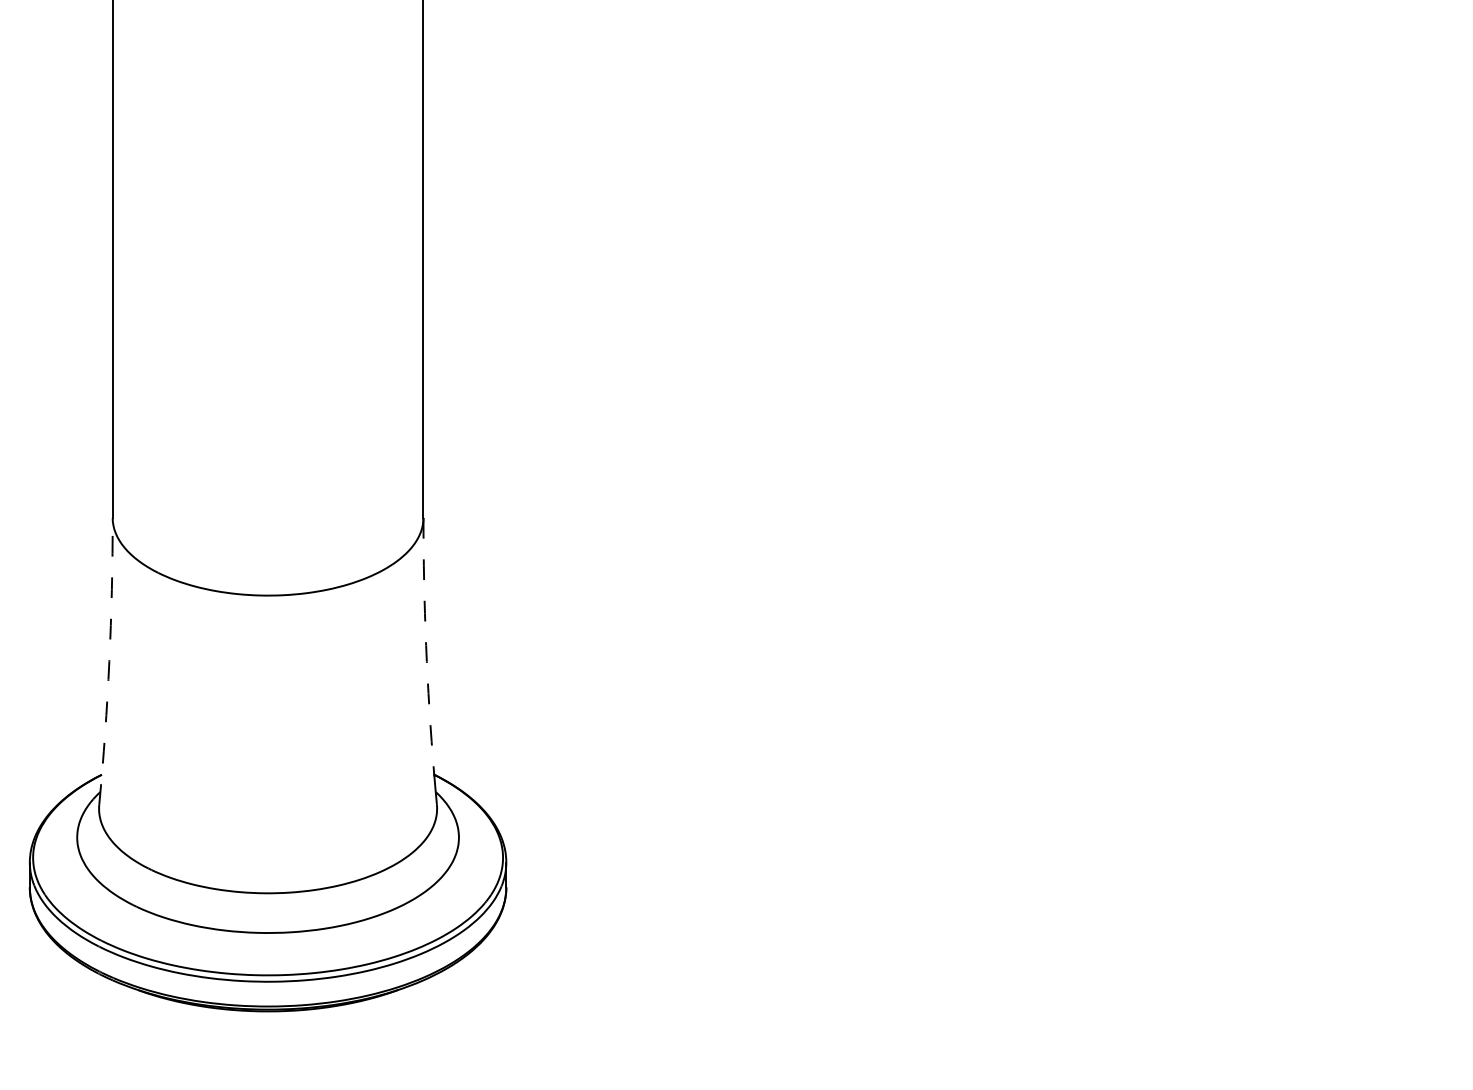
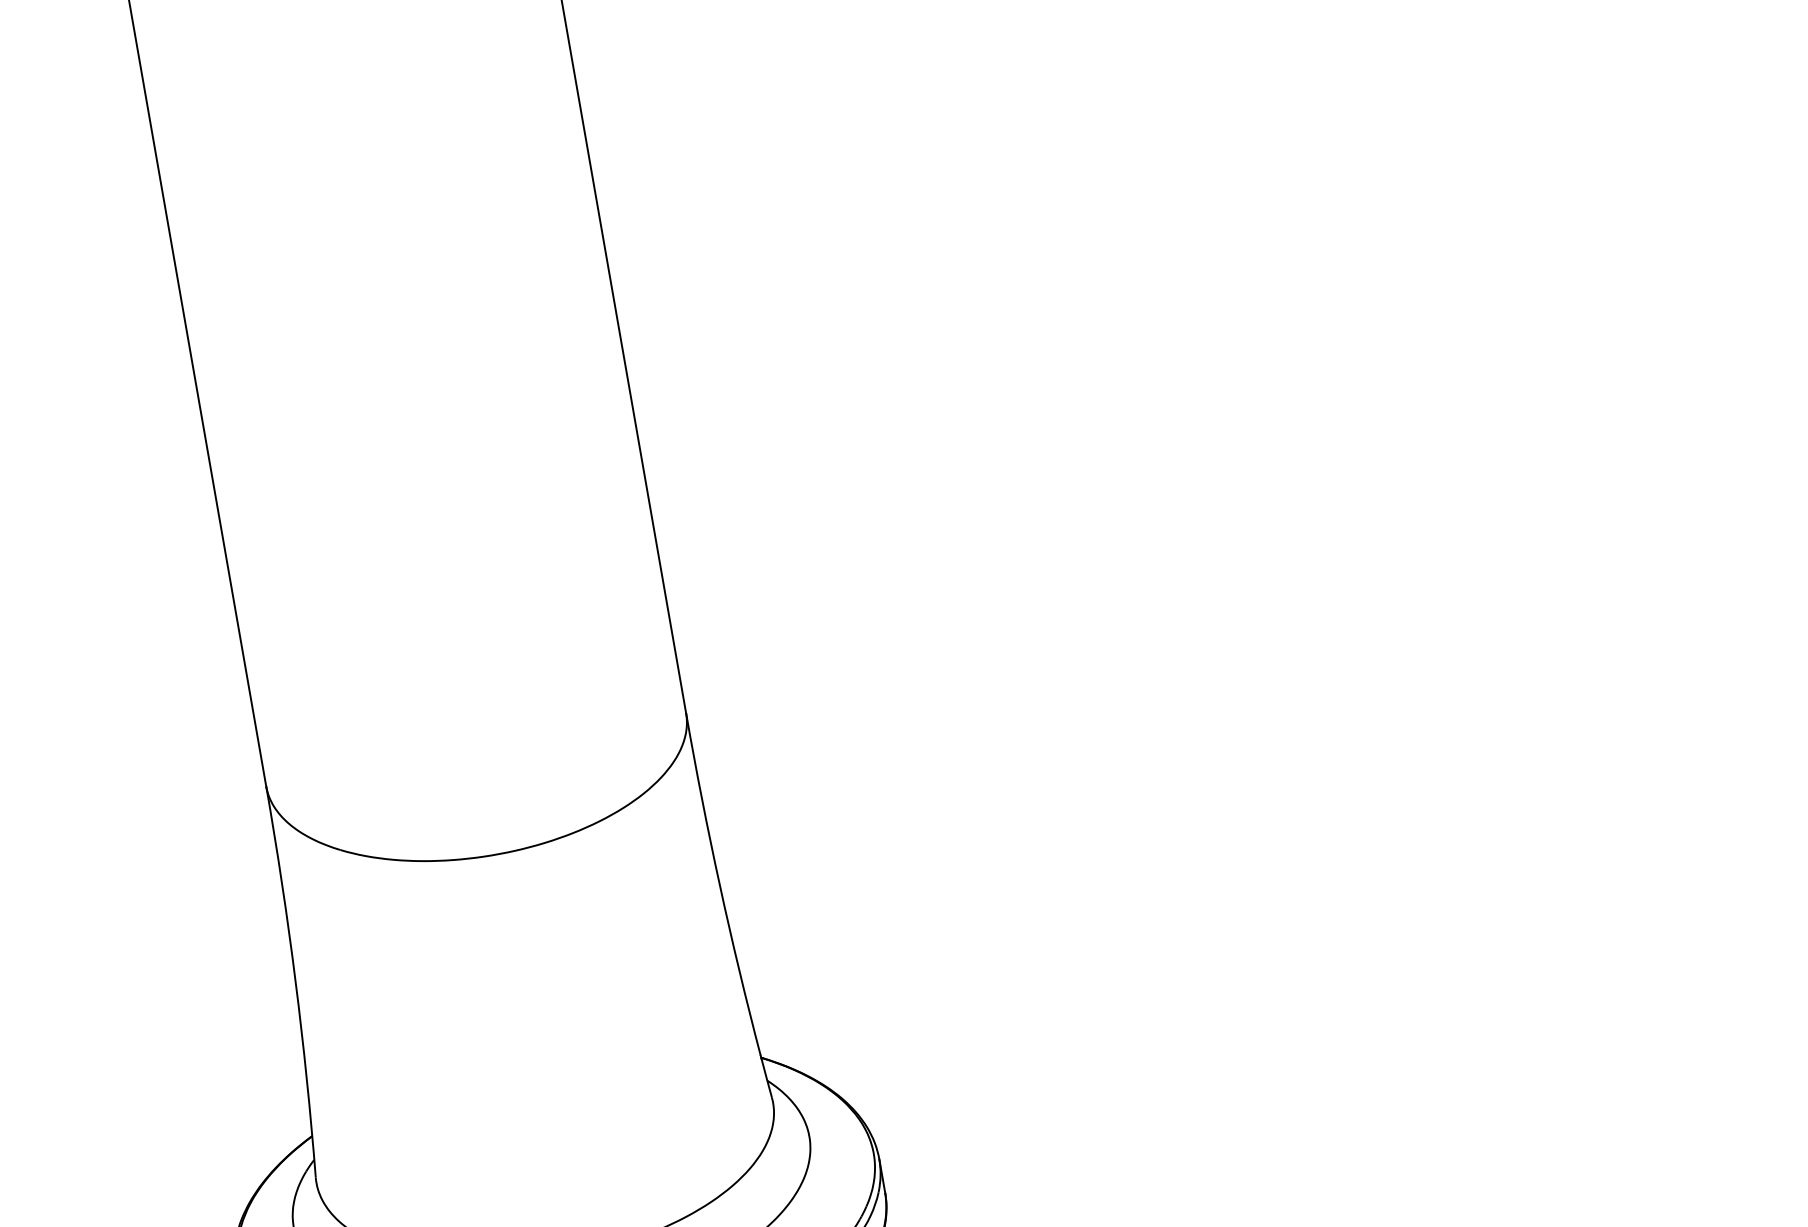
arc: (426, 645) -> (720, 884), dashed -> solid
arc: (109, 661) -> (295, 981), dashed -> solid

